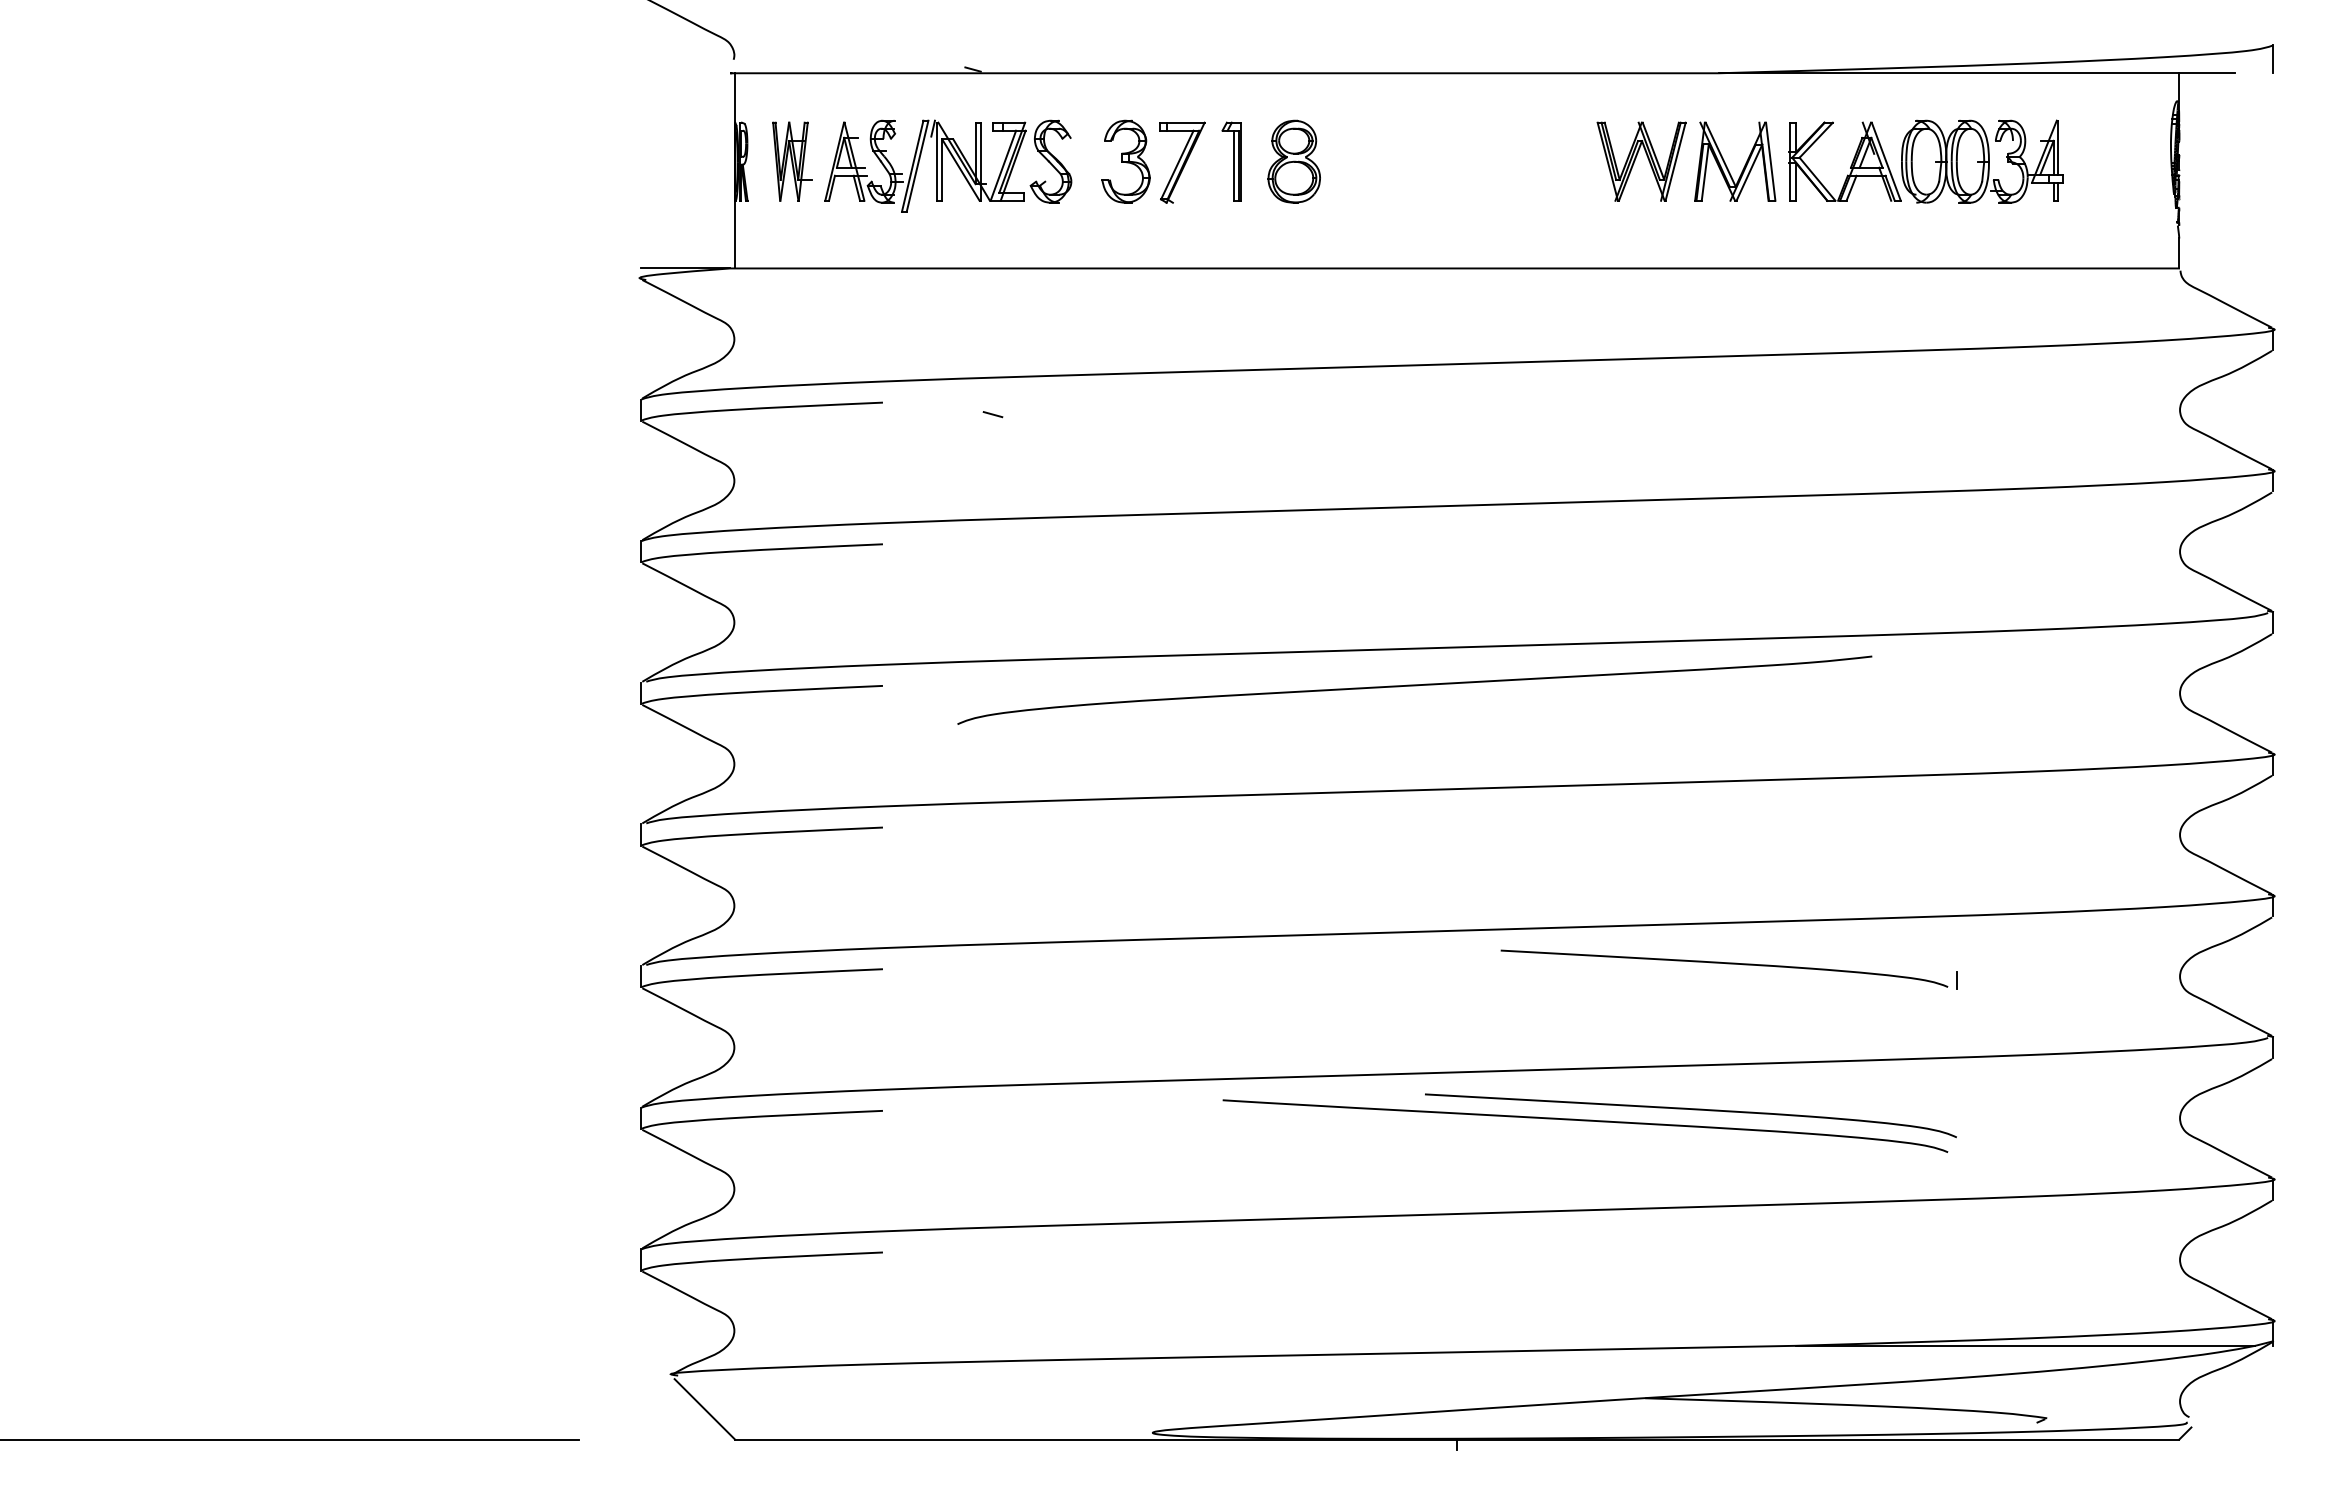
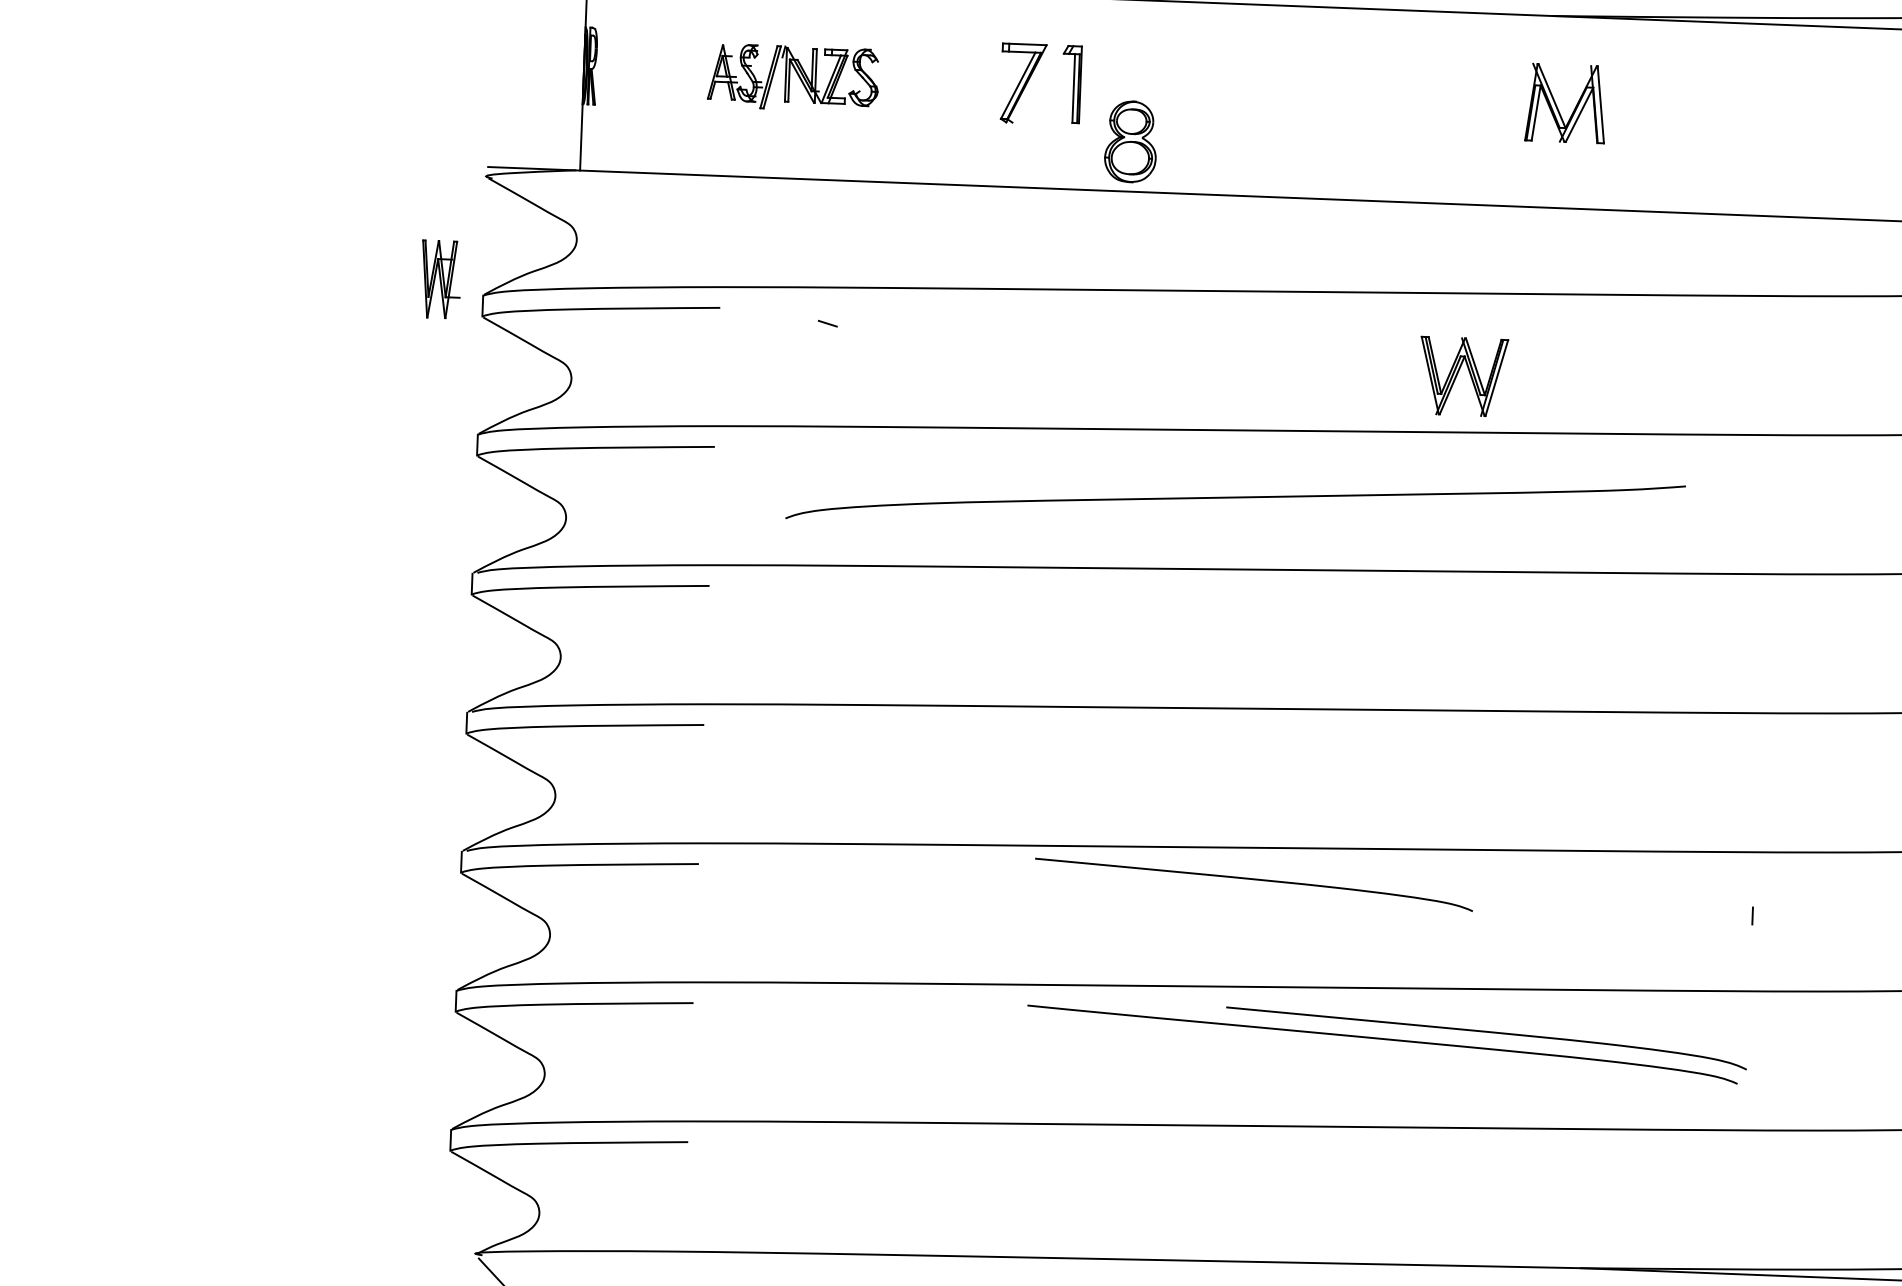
part: (792, 161) -> (440, 279), moved
part: (1125, 161) -> (967, 80), removed
part: (1293, 161) -> (1130, 141), moved
part: (1641, 161) -> (1463, 376), moved
part: (1925, 161) -> (1752, 110), removed
part: (948, 165) -> (793, 77), size x0.7
curve: (1414, 686) -> (1235, 498), moved
curve: (1726, 964) -> (1256, 880), moved

